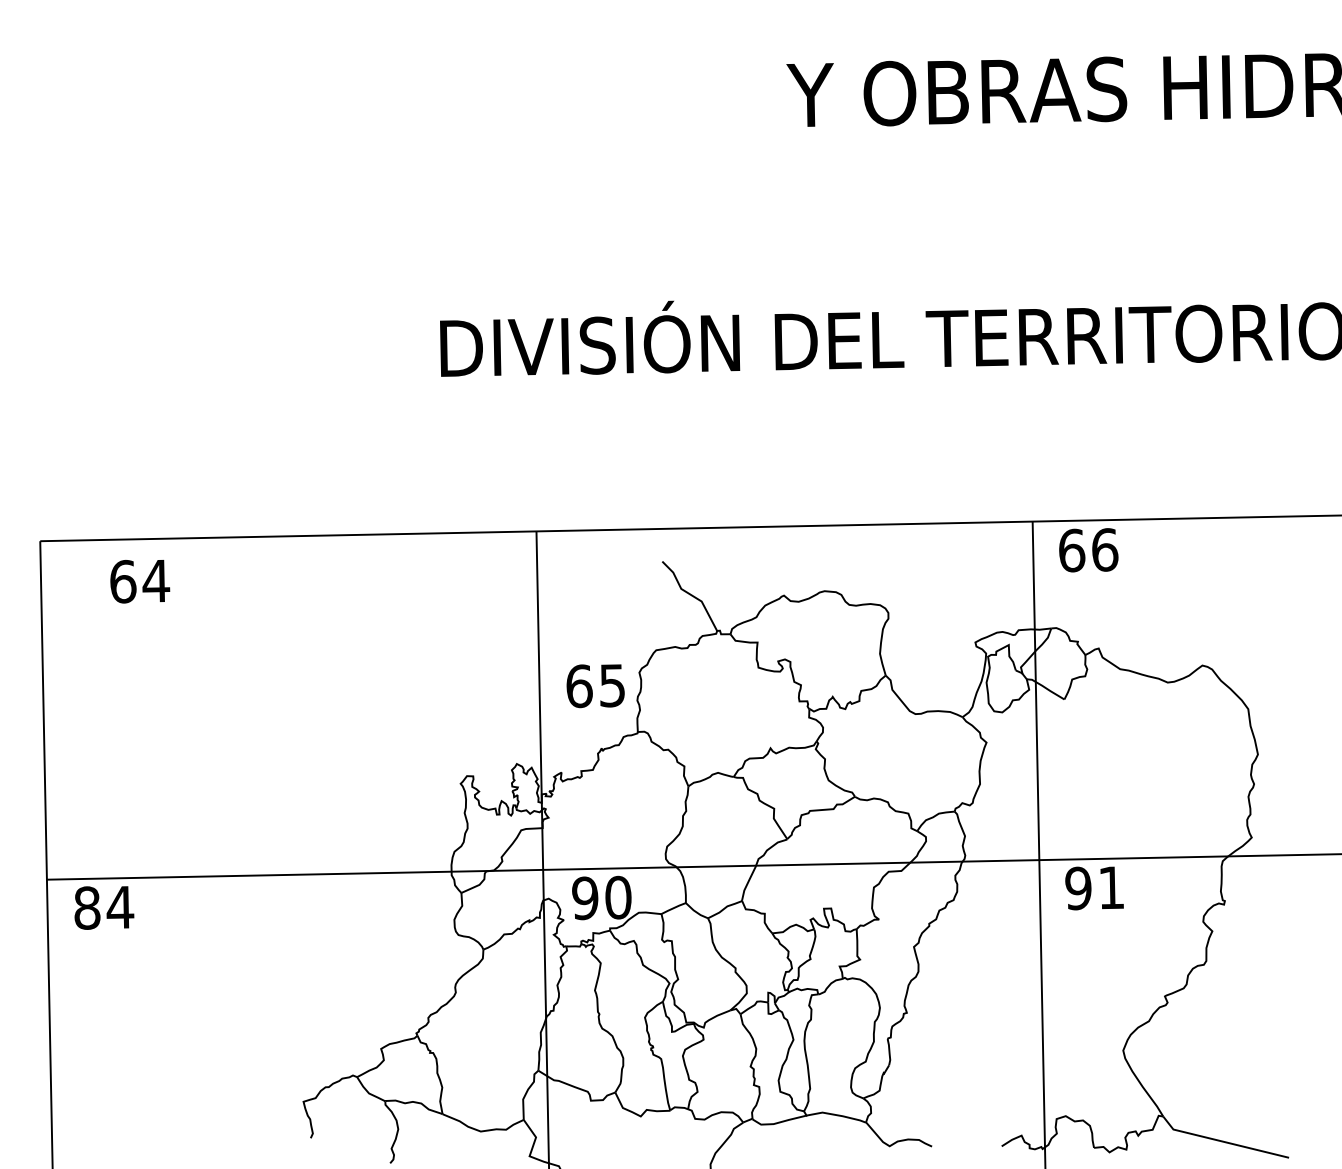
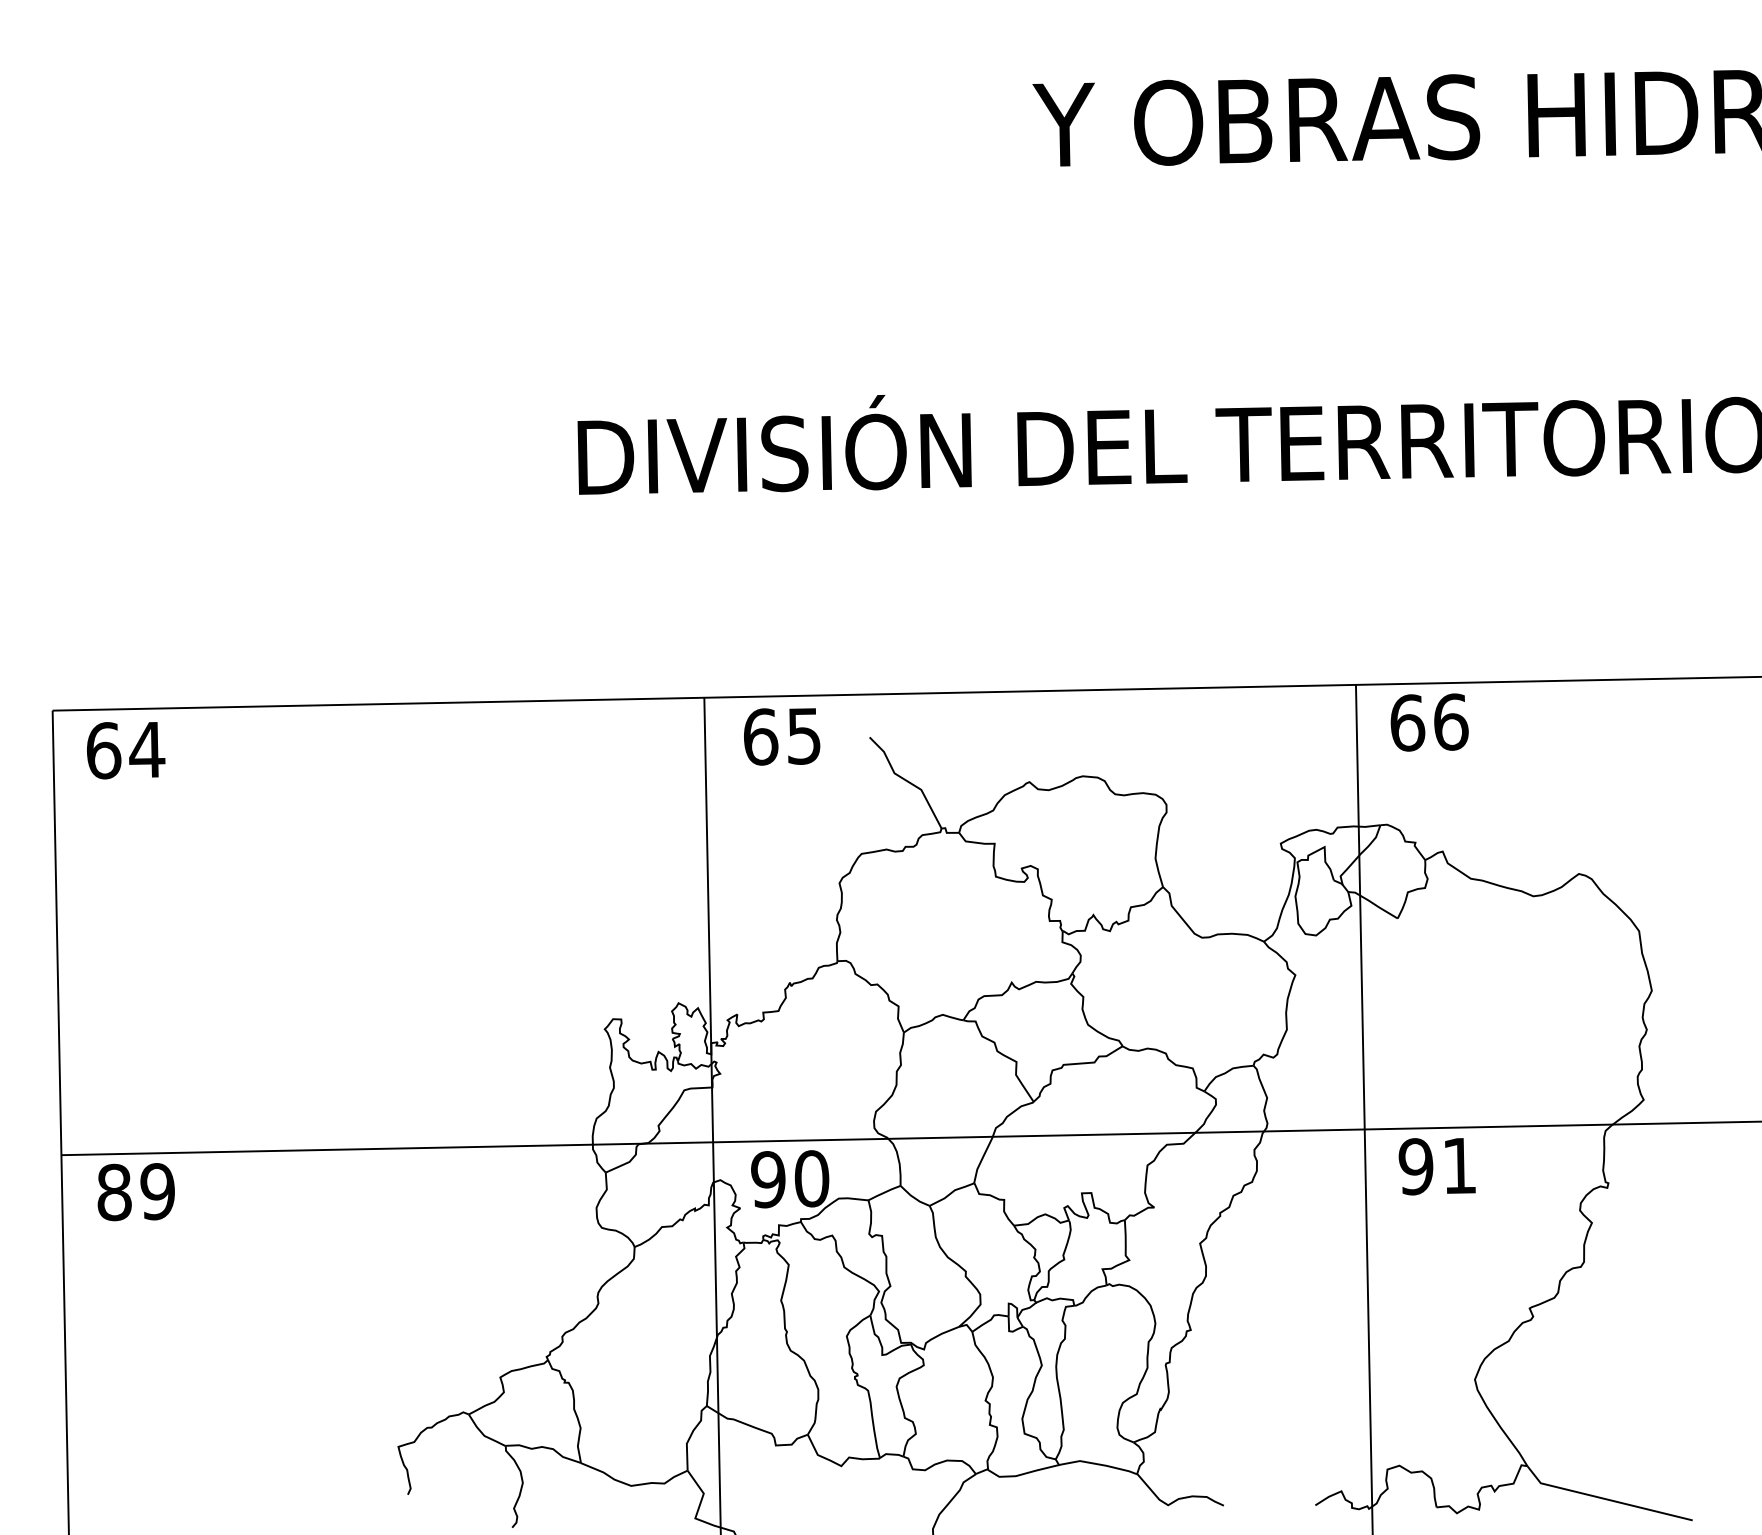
text: (140, 581) -> (126, 750), moved
text: (595, 686) -> (781, 737), moved
text: (120, 907) -> (158, 1191), 84 -> 89

